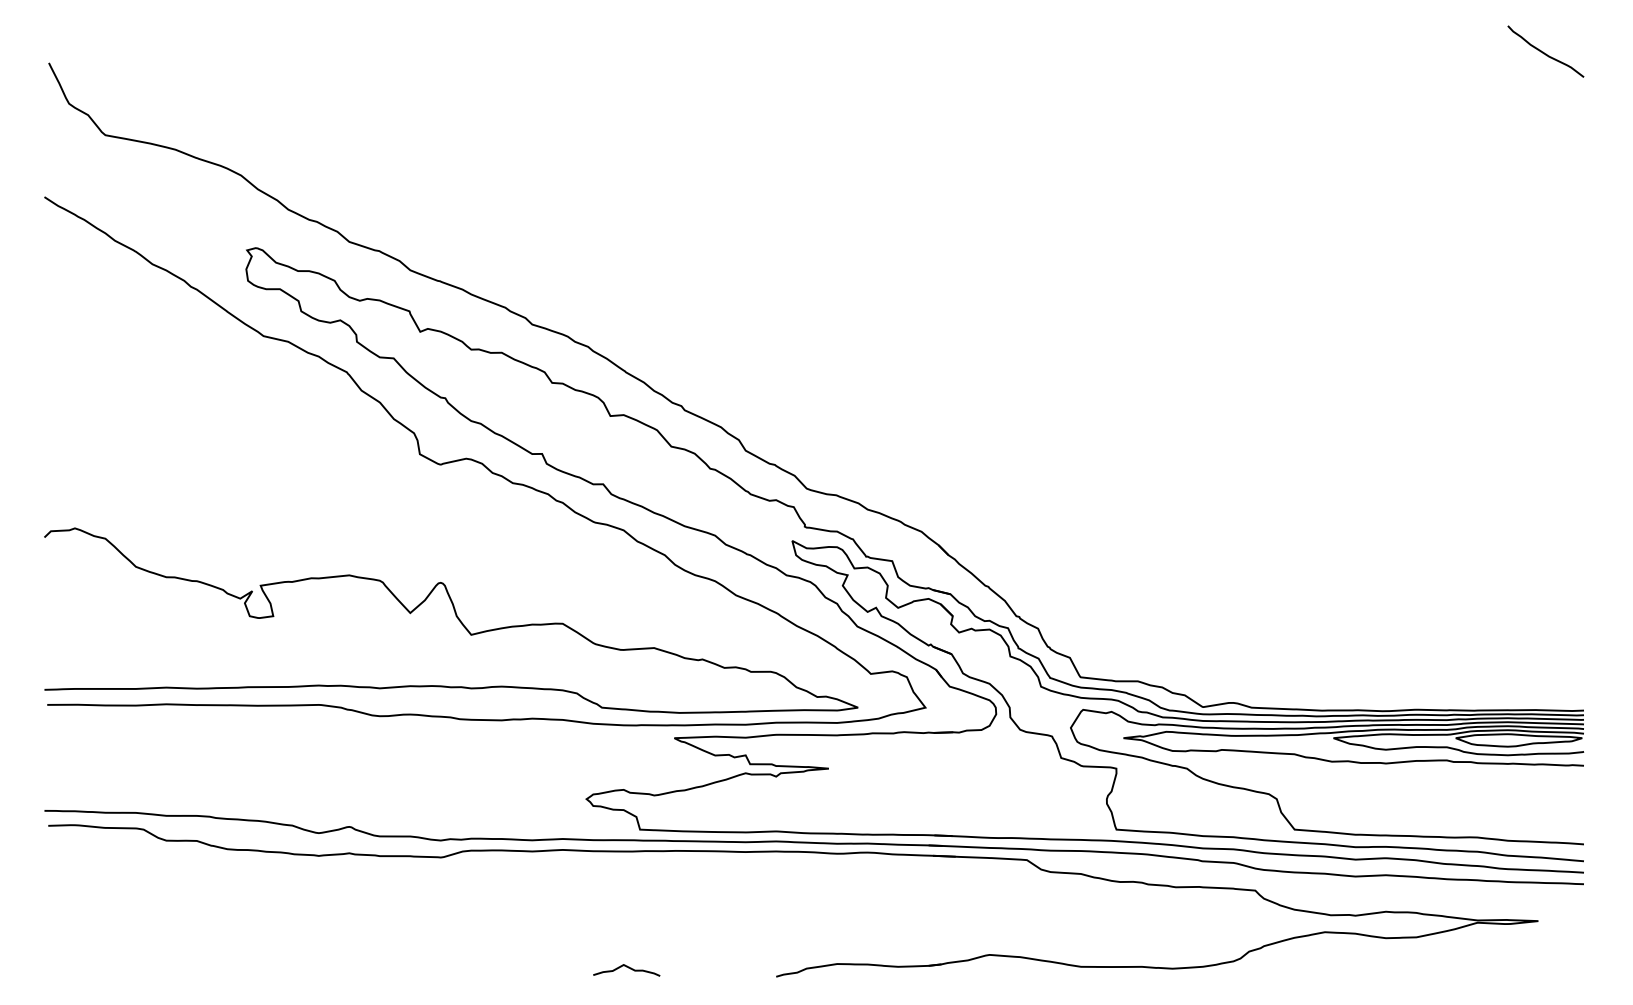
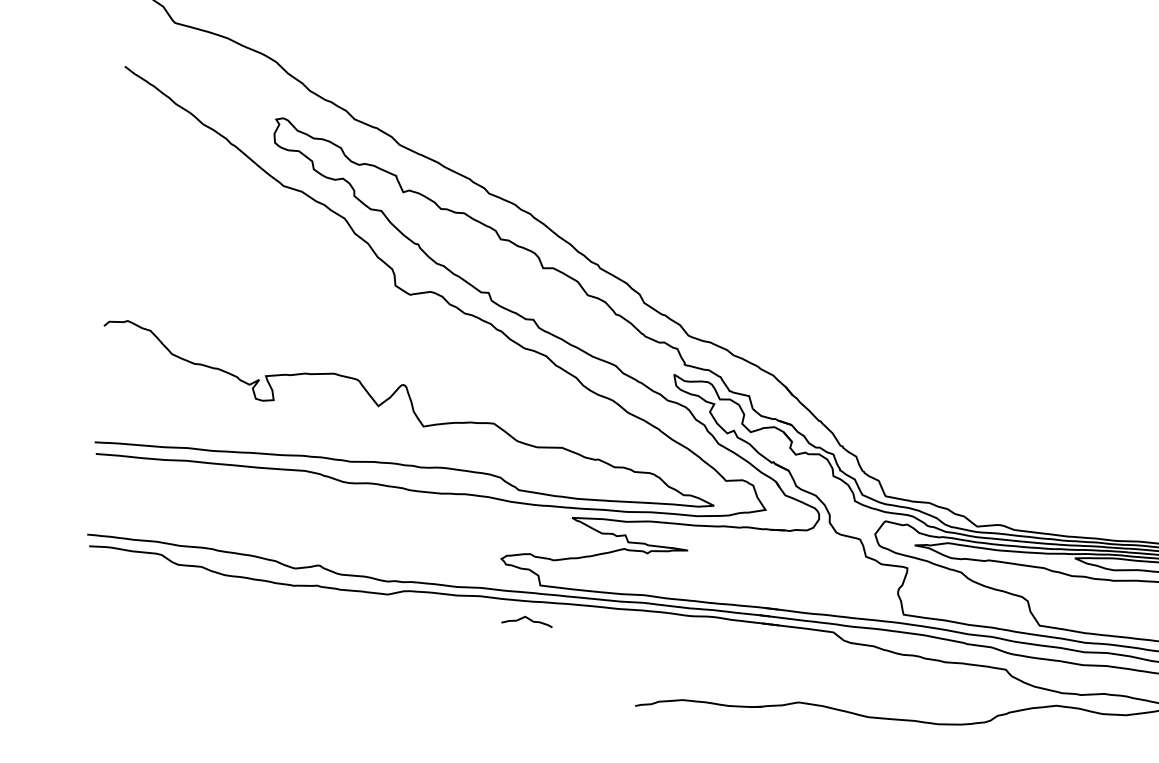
curve: (628, 968) -> (528, 619), moved

